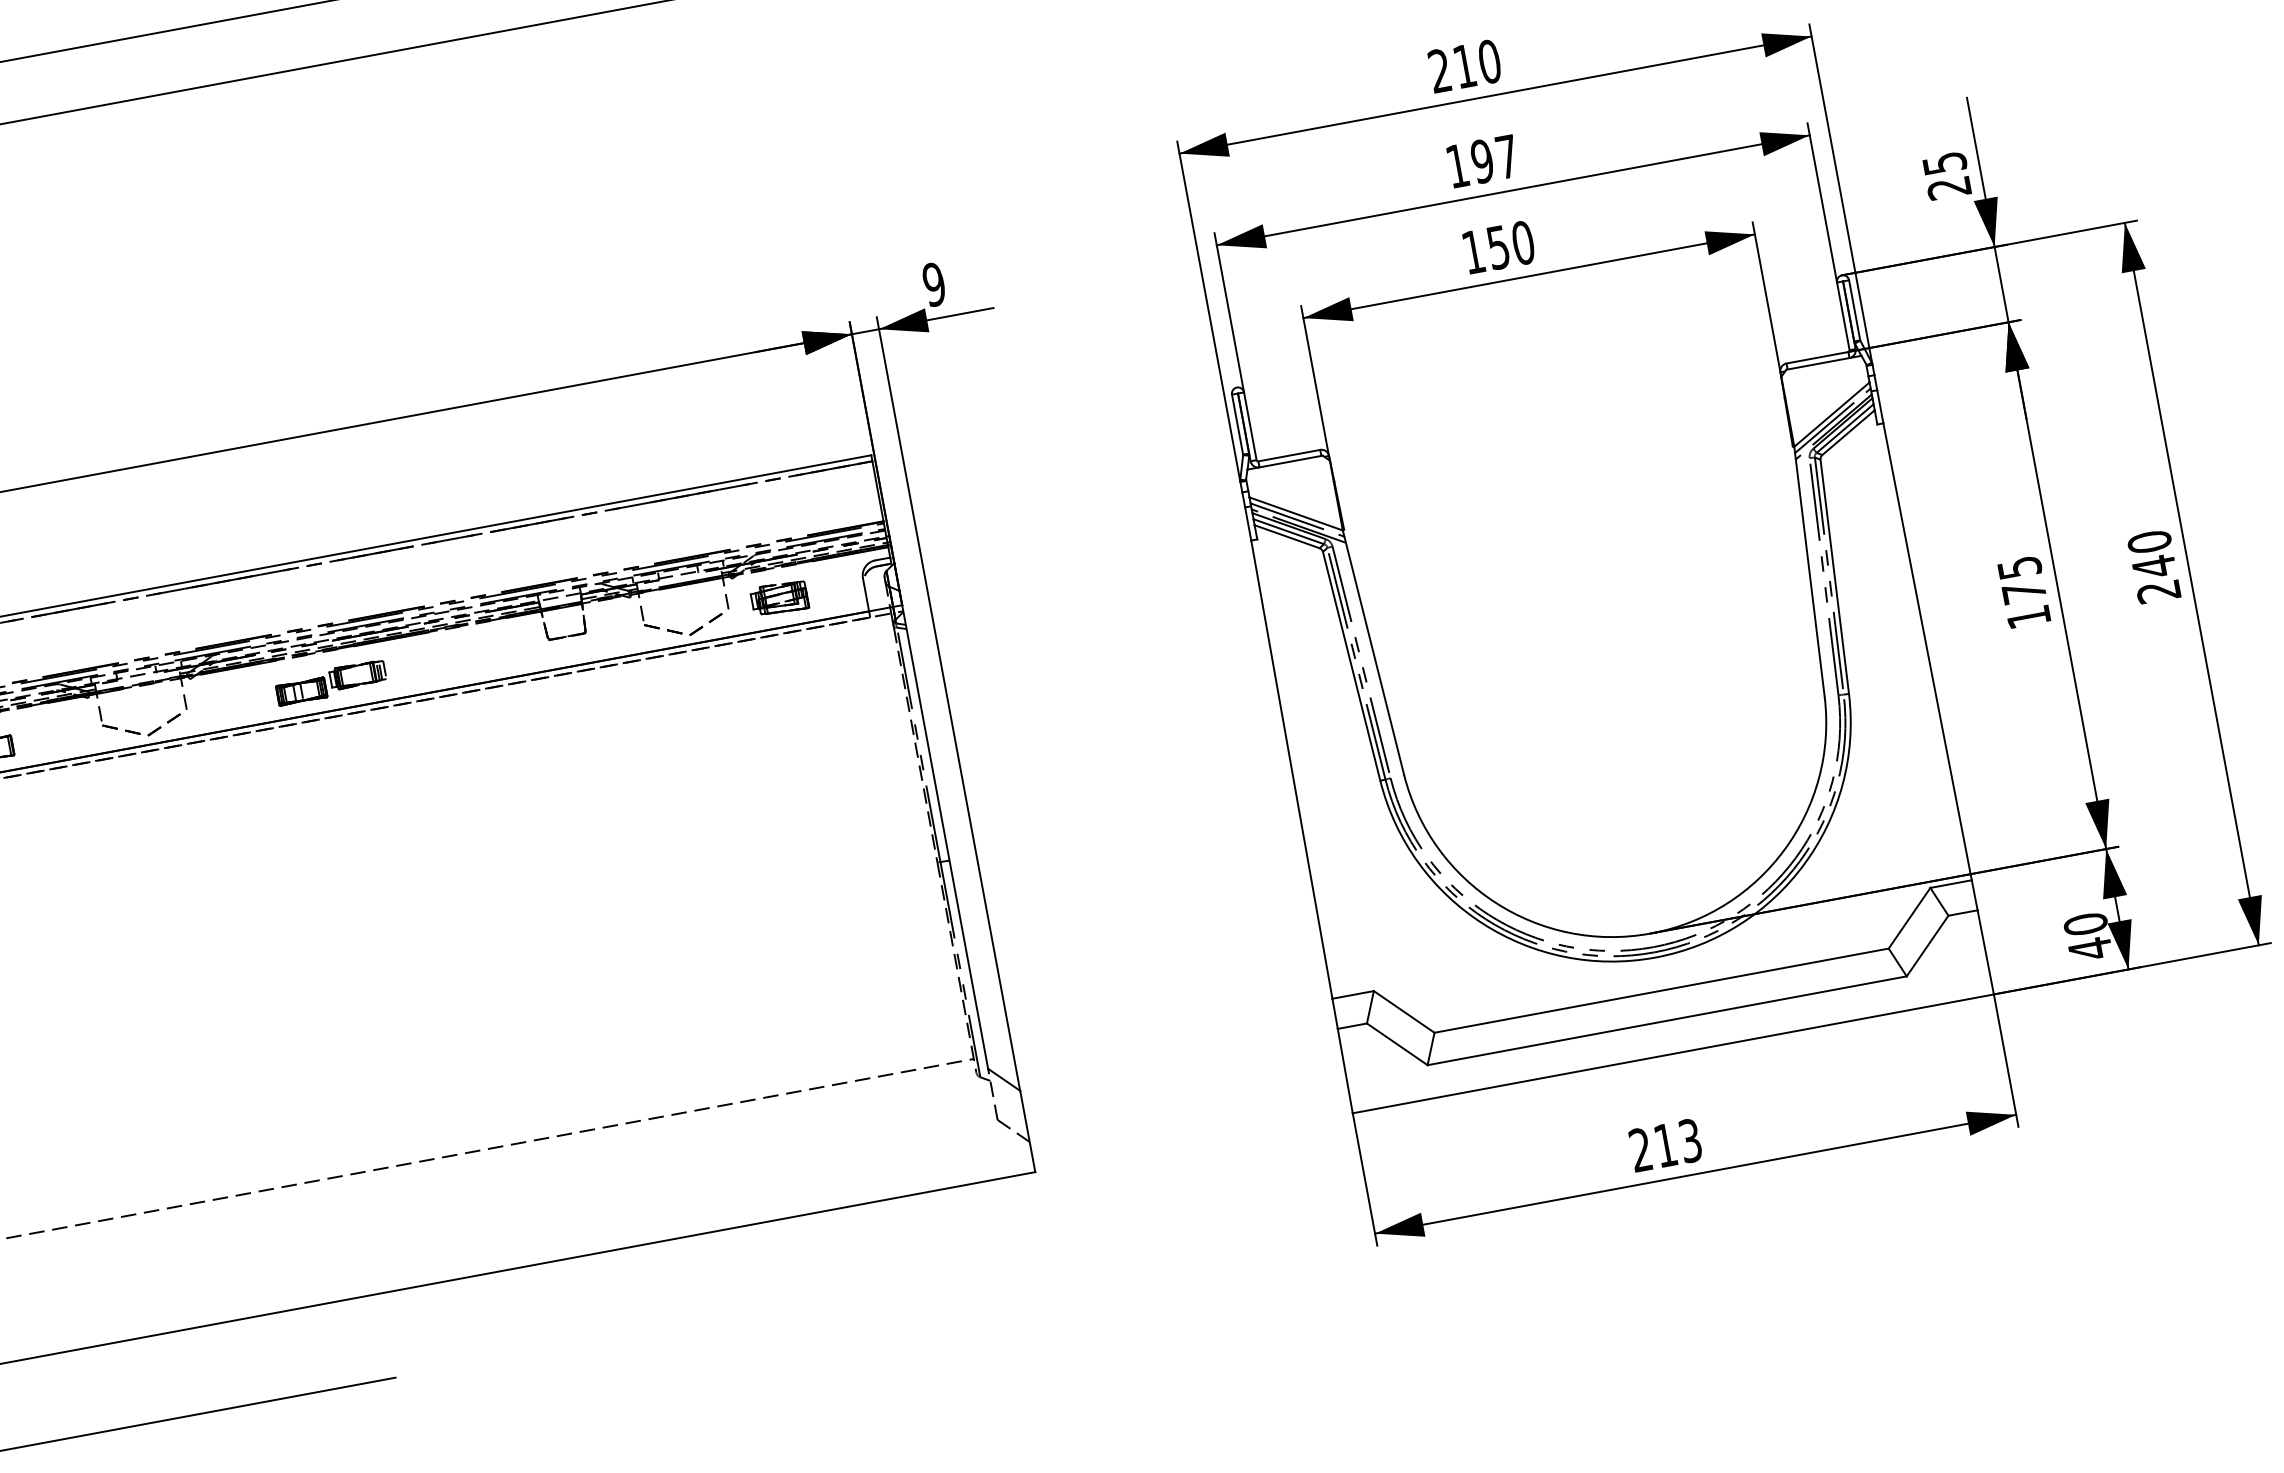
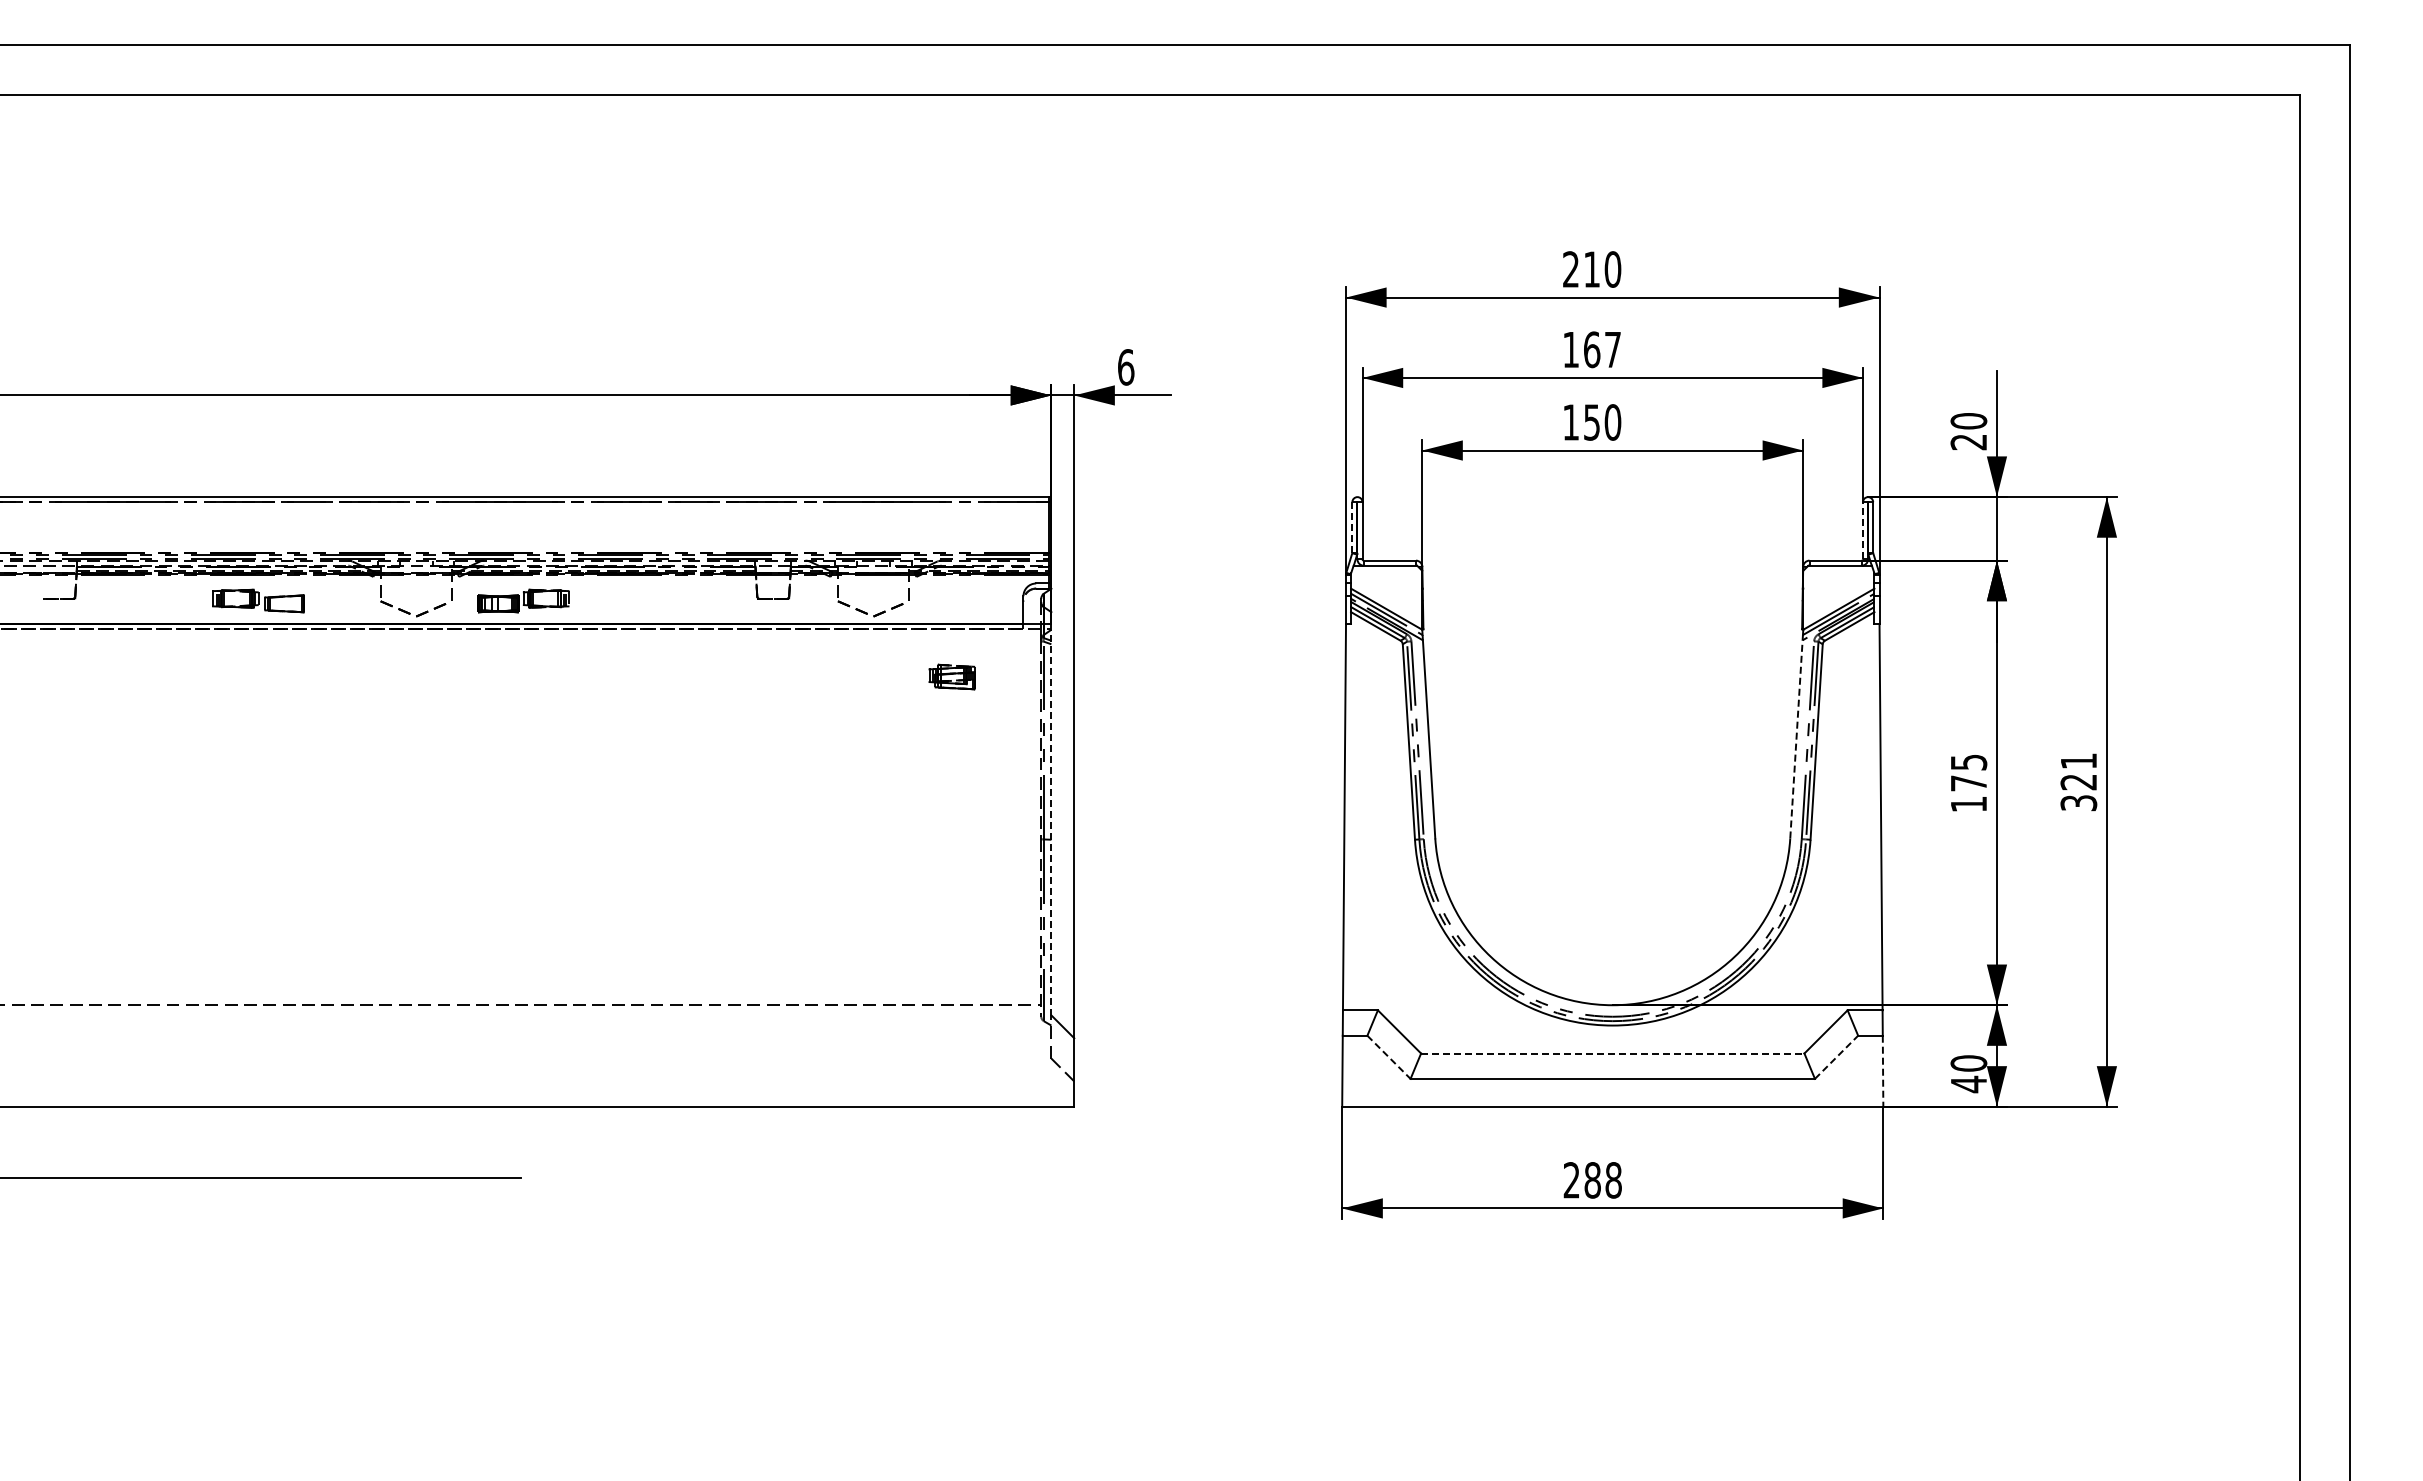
text: (1481, 161) -> (1591, 349), 197 -> 167
text: (1944, 163) -> (1968, 421), 25 -> 20
text: (933, 284) -> (1125, 367), 9 -> 6
line: (1843, 315) -> (1863, 530), solid -> dashed
line: (1237, 425) -> (1352, 528), solid -> dashed
text: (2153, 567) -> (2078, 782), 240 -> 321
line: (1810, 577) -> (1796, 738), solid -> dashed
part: (778, 597) -> (951, 676), moved
part: (330, 682) -> (523, 600), moved
line: (945, 836) -> (1051, 819), solid -> dashed
line: (1927, 946) -> (1836, 1057), solid -> dashed
line: (1986, 952) -> (1883, 1071), solid -> dashed
line: (1661, 990) -> (1612, 1053), solid -> dashed
line: (1396, 1044) -> (1388, 1057), solid -> dashed
text: (1677, 1143) -> (1602, 1180), 213 -> 288

